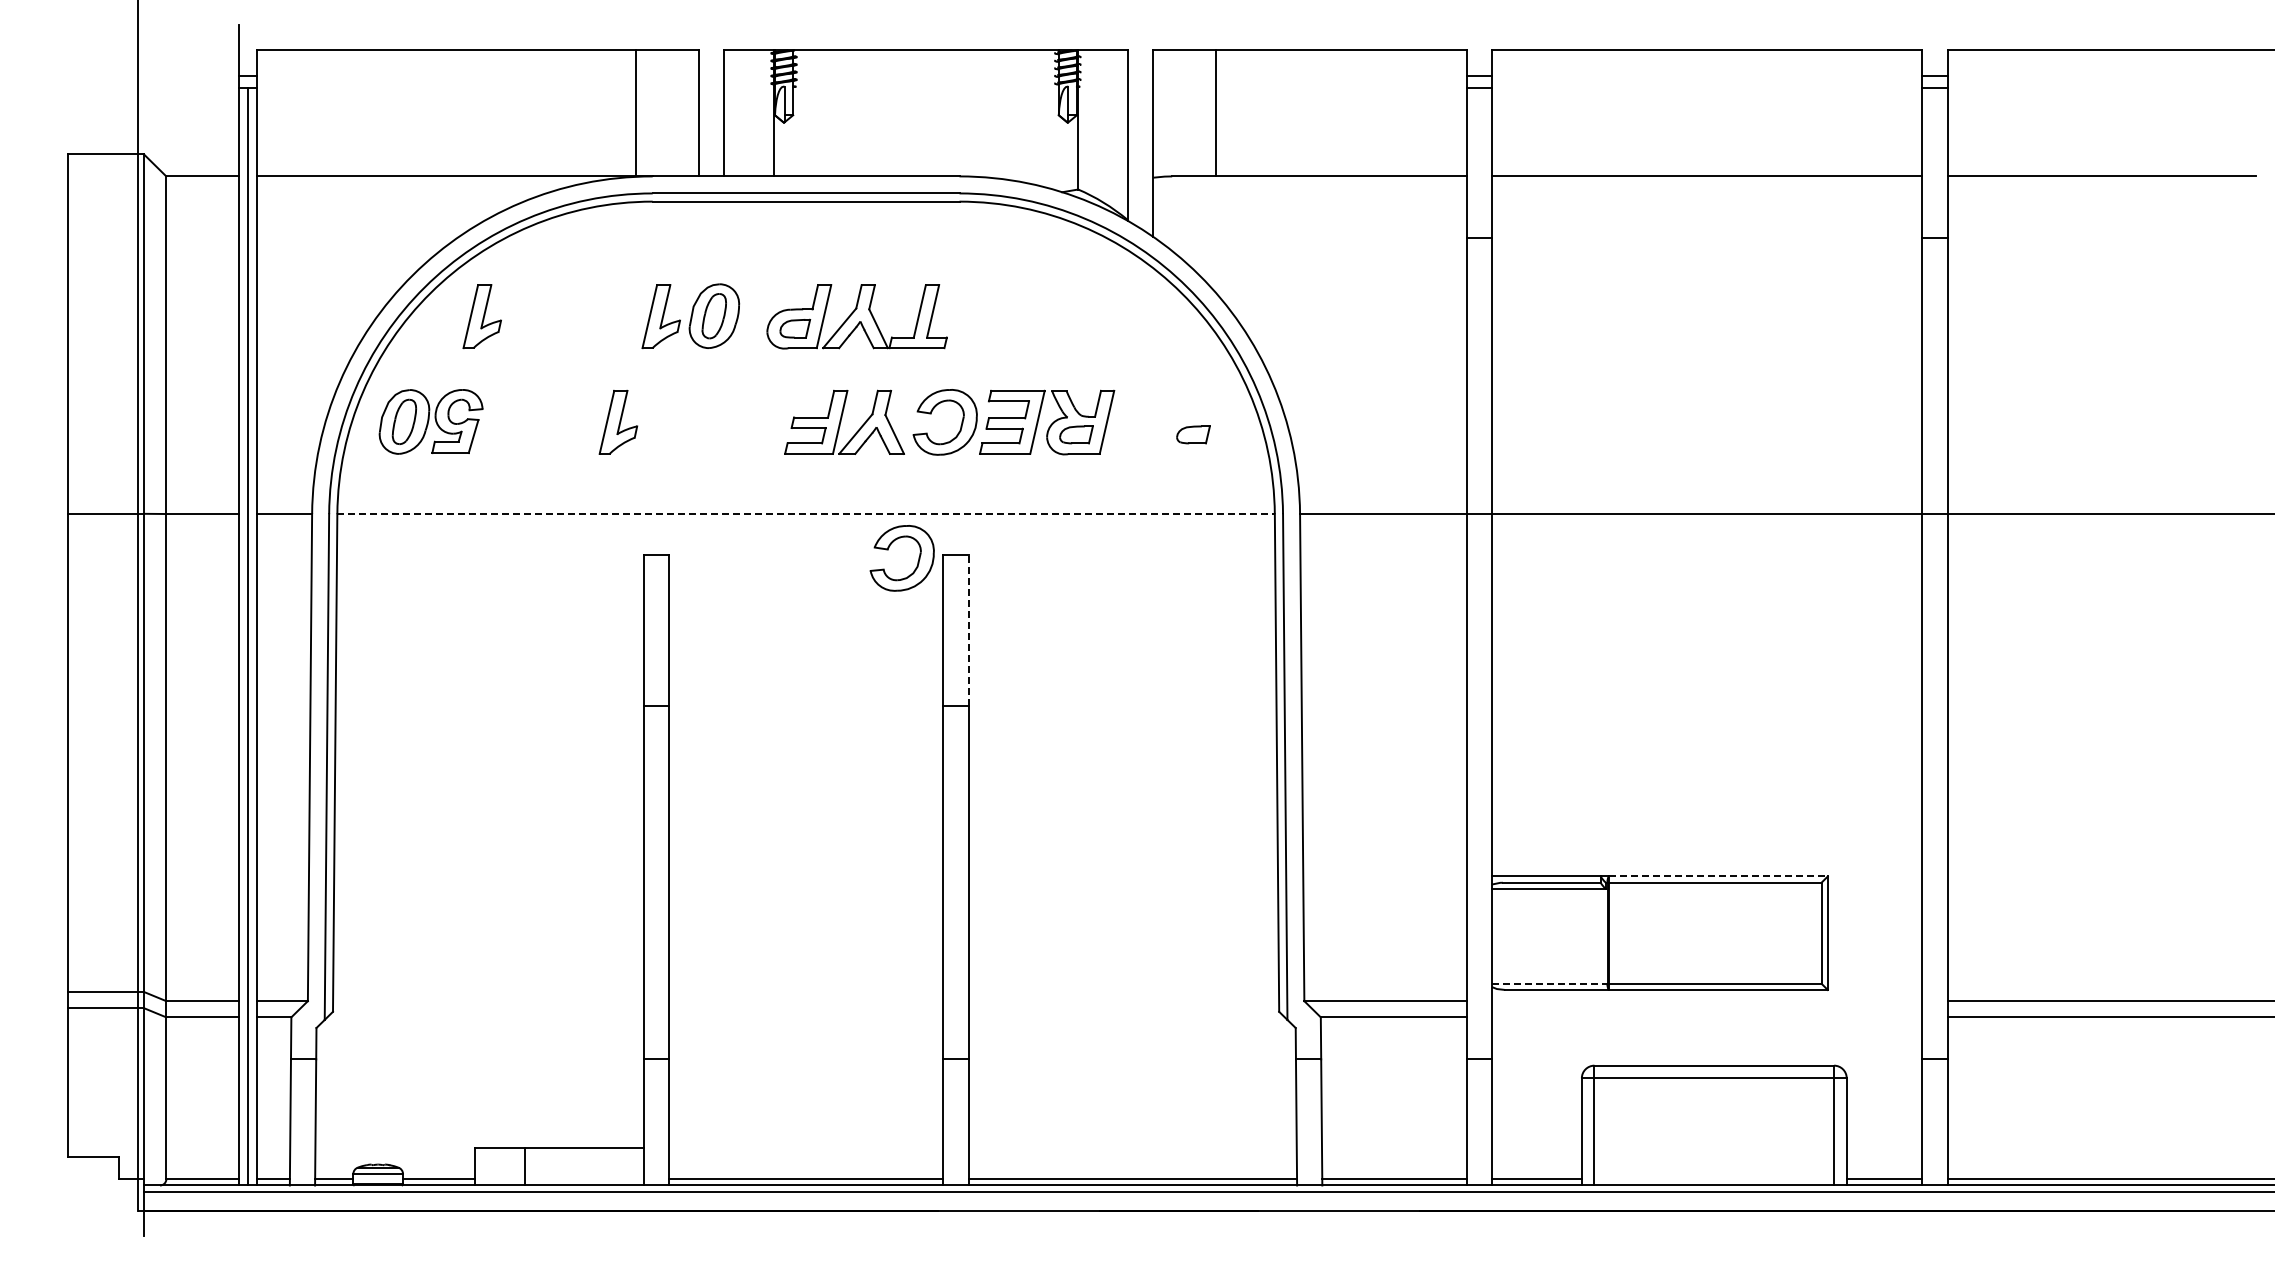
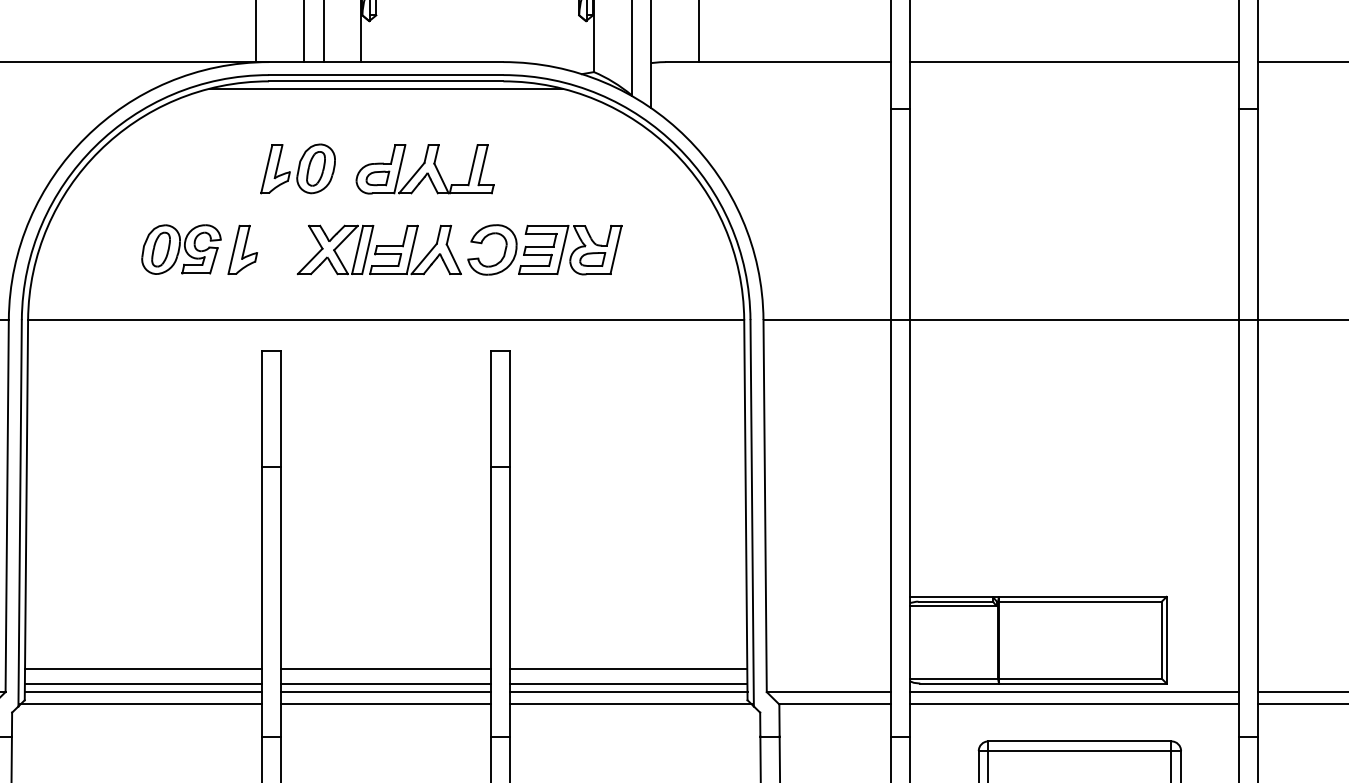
line: (806, 211) -> (386, 88), added
part: (481, 316) -> (138, 169), removed
part: (430, 421) -> (180, 249), moved
part: (739, 421) -> (335, 249), added
part: (1193, 434) -> (682, 259), removed
line: (806, 514) -> (386, 320), dashed -> solid
part: (888, 550) -> (449, 347), removed
line: (968, 630) -> (510, 408), dashed -> solid
line: (1718, 876) -> (1083, 596), dashed -> solid
line: (488, 971) -> (143, 669), added
line: (805, 971) -> (385, 669), added
line: (1123, 971) -> (628, 669), added
line: (1549, 983) -> (954, 678), dashed -> solid
line: (488, 989) -> (143, 683), added
line: (805, 989) -> (385, 683), added
line: (1123, 989) -> (628, 683), added
line: (488, 1001) -> (143, 692), added
line: (805, 1001) -> (385, 692), added
line: (1123, 1001) -> (628, 692), added
line: (1706, 1001) -> (1073, 692), added
line: (485, 1017) -> (141, 704), added
line: (805, 1017) -> (385, 704), added
line: (1126, 1017) -> (630, 704), added
line: (1706, 1017) -> (1073, 704), added

